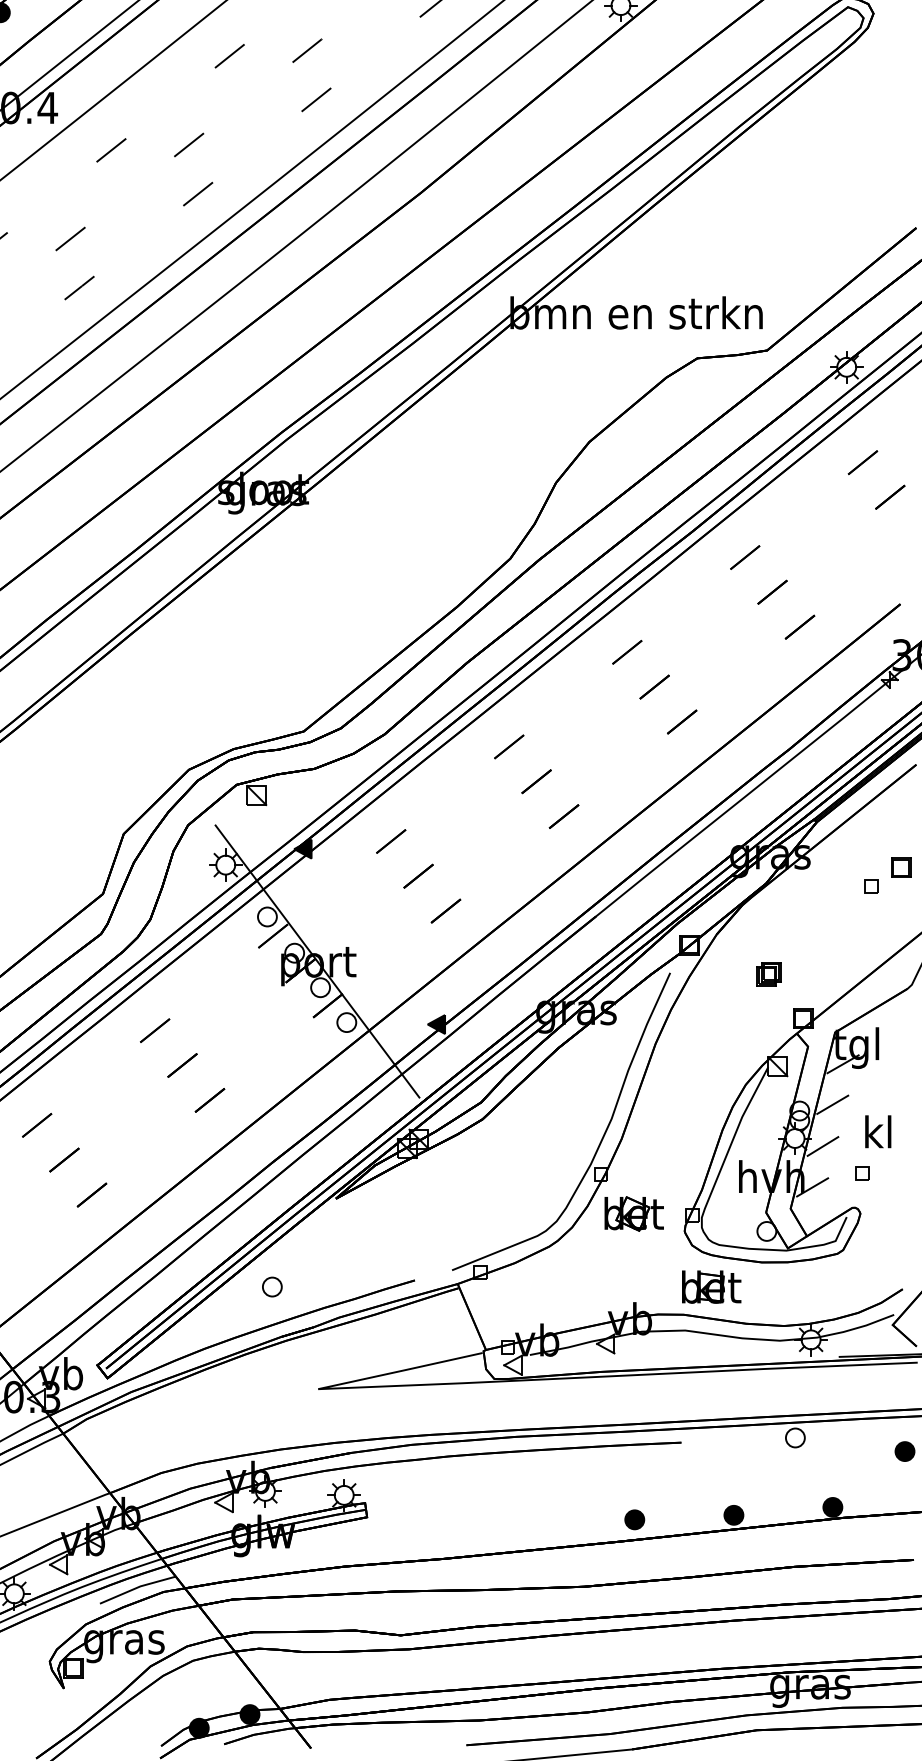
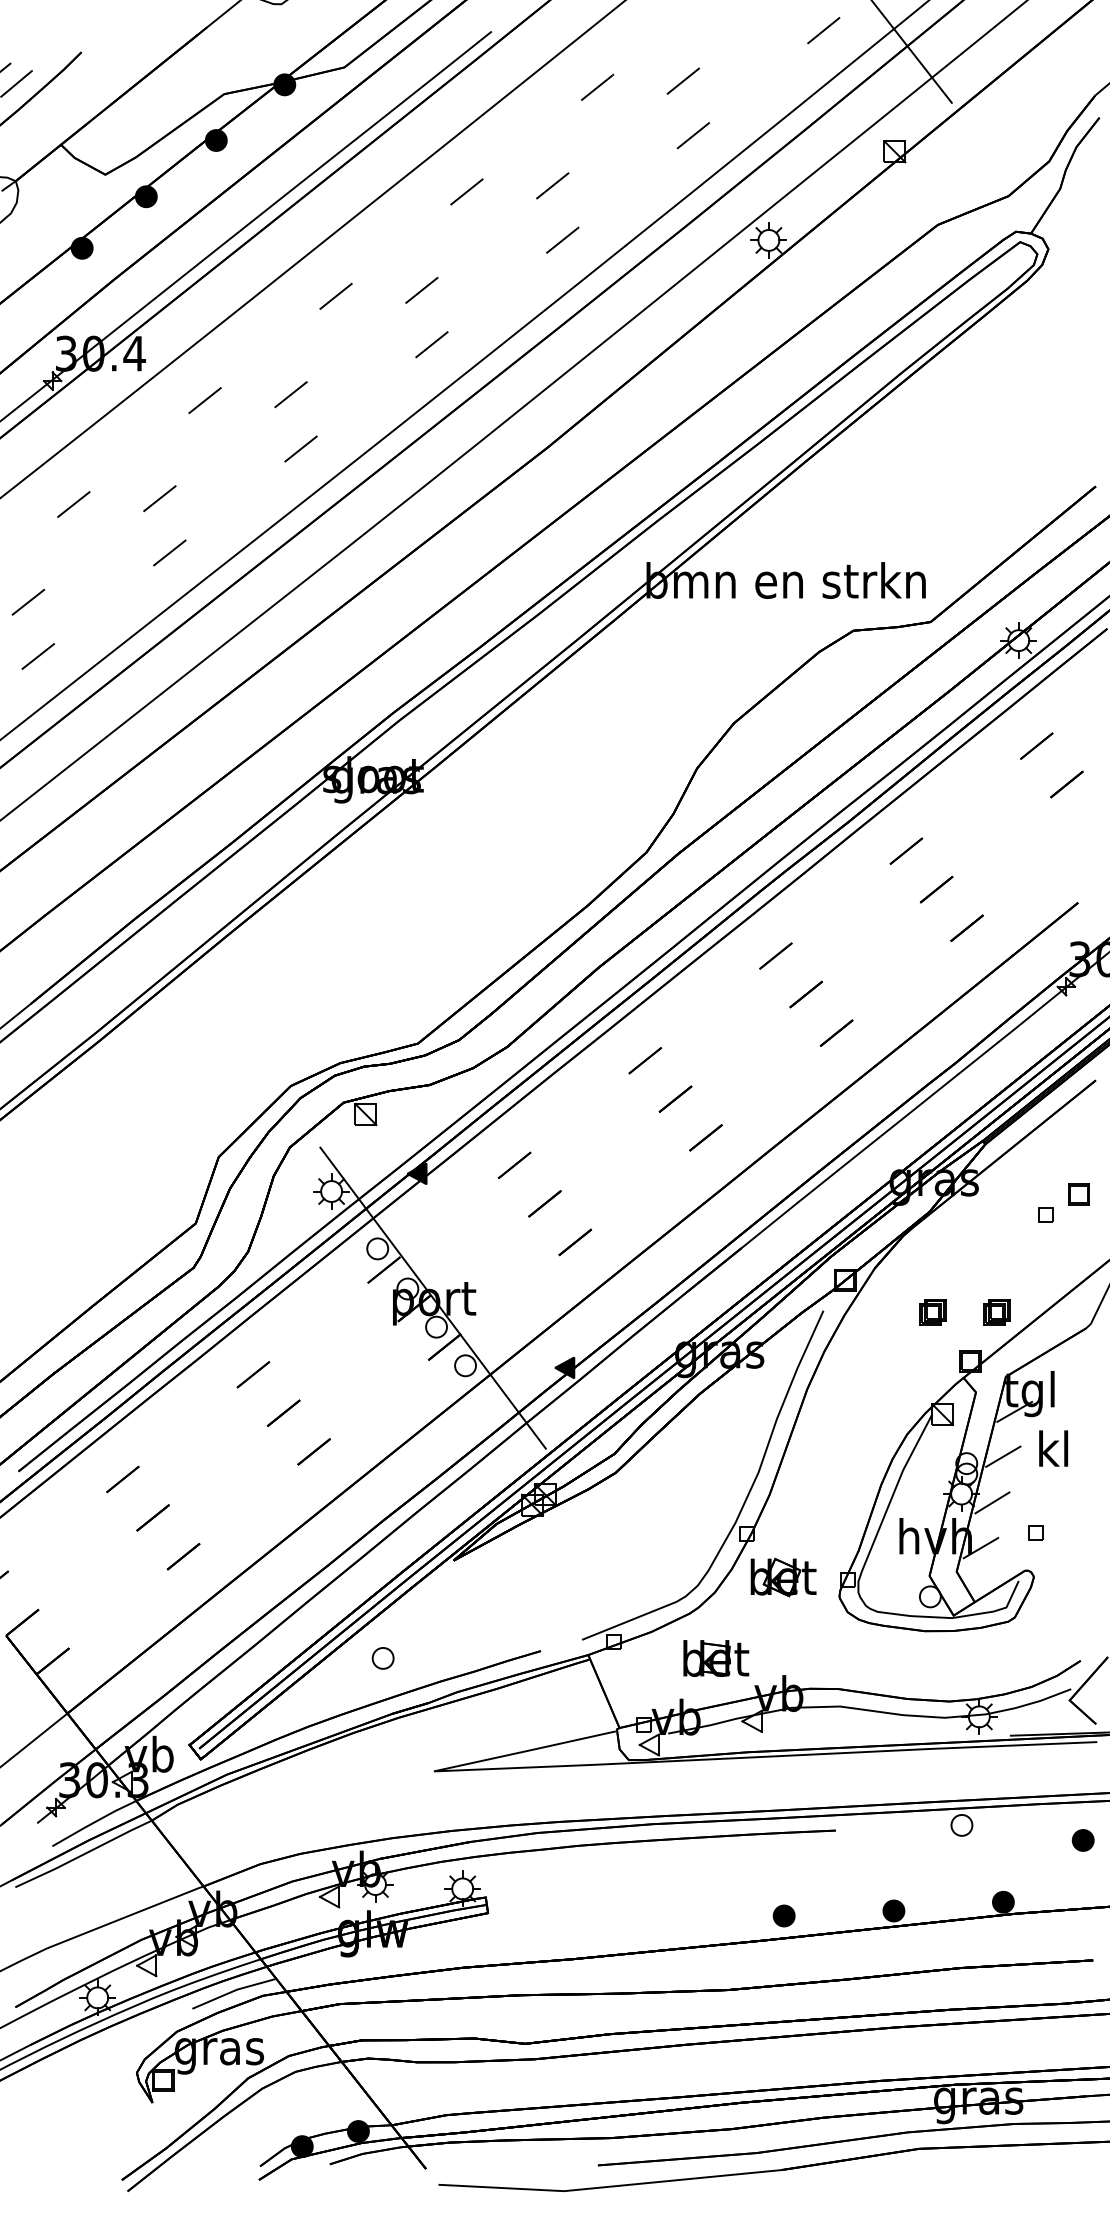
part: (826, 974) -> (996, 1312), added
text: (878, 1131) -> (1053, 1448), moved
part: (711, 1287) -> (716, 1658), moved

